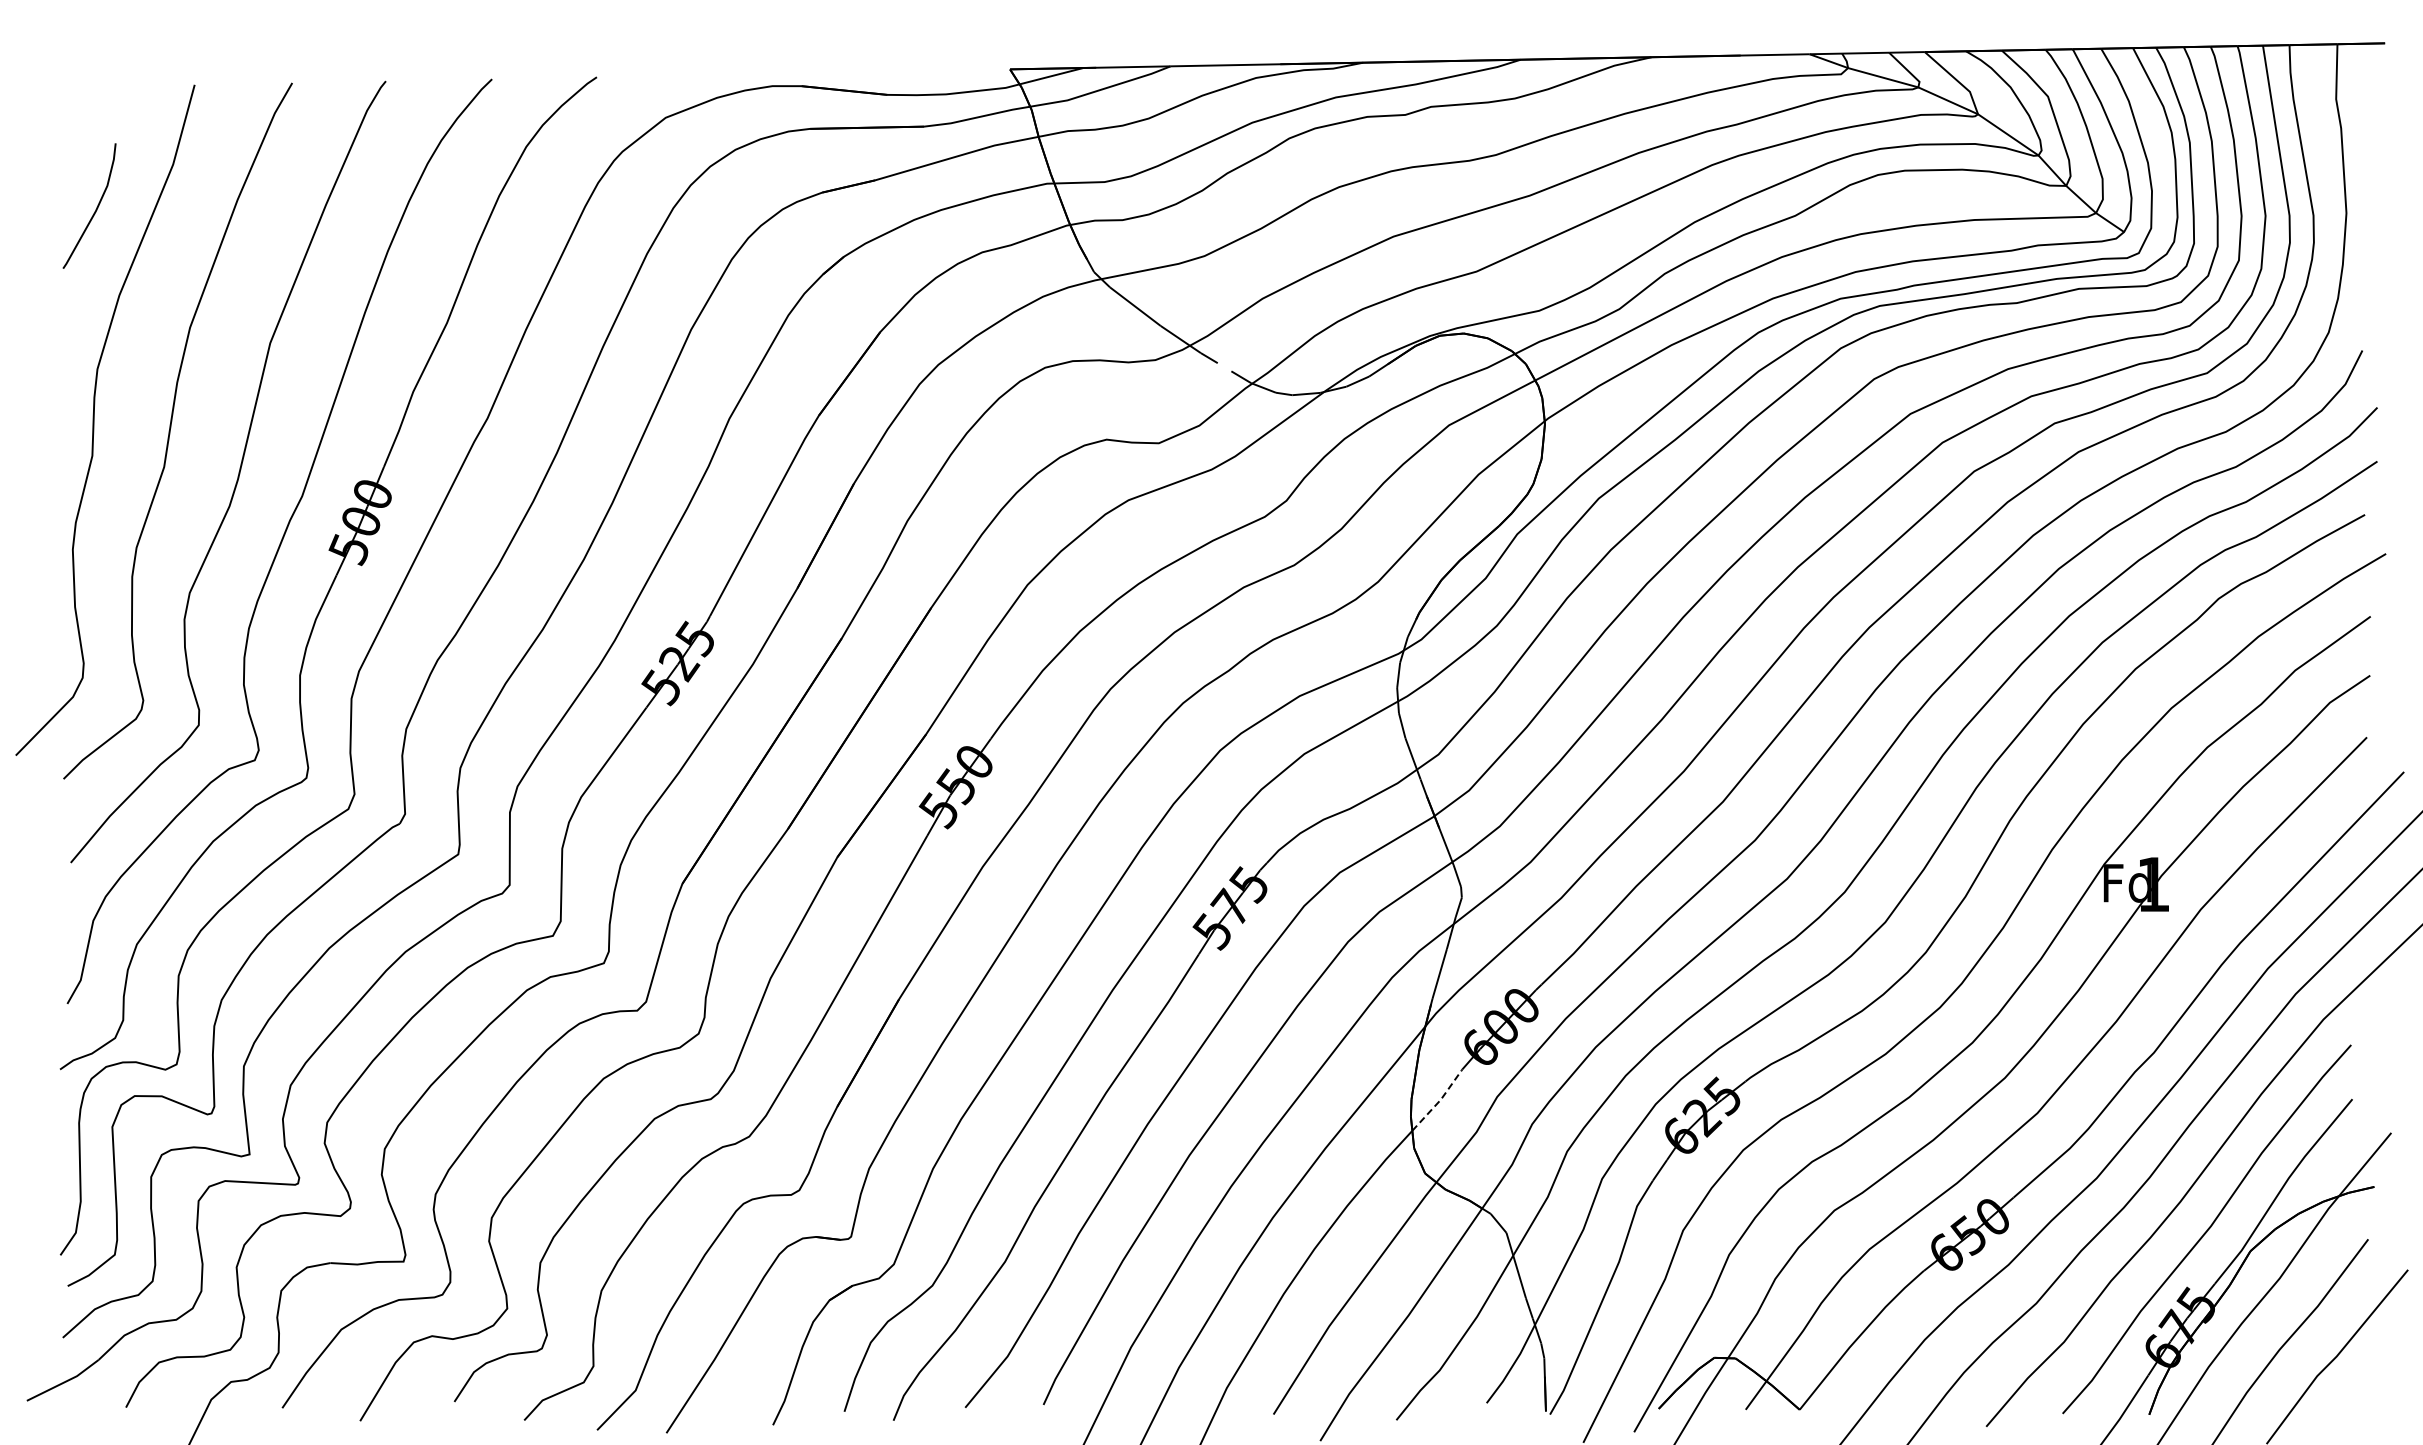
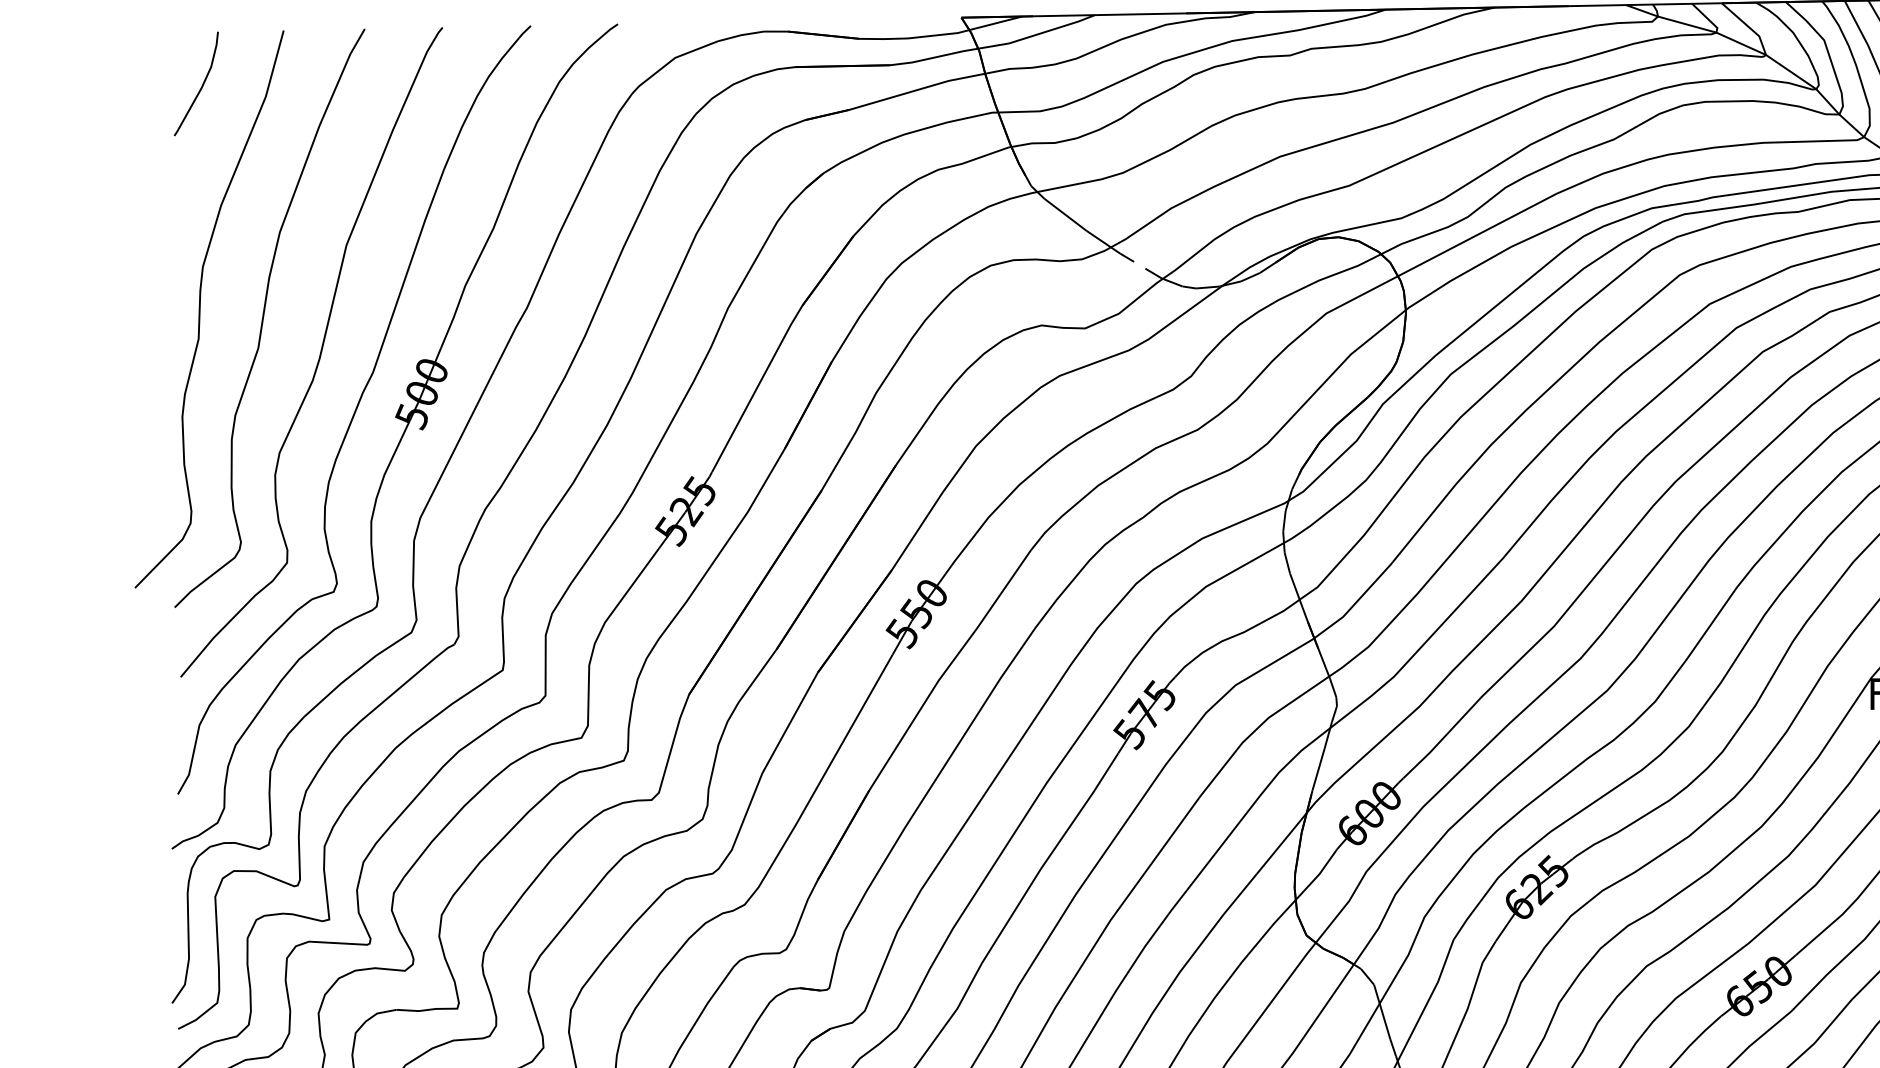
curve: (95, 209) -> (201, 86), moved
line: (1438, 1101) -> (1317, 875), dashed -> solid

